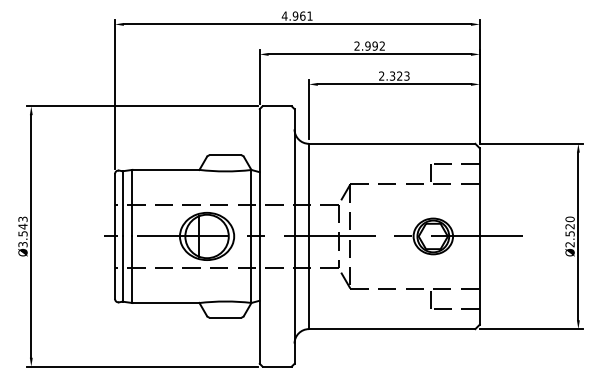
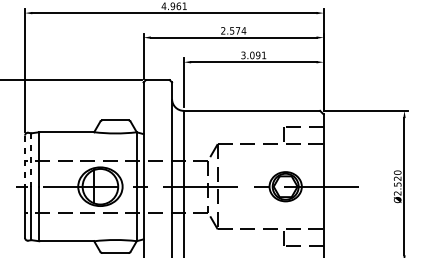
text: (375, 45) -> (238, 30), 2.992 -> 2.574
text: (394, 75) -> (253, 54), 2.323 -> 3.091
line: (122, 203) -> (31, 159), solid -> dashed
line: (115, 205) -> (25, 161), solid -> dashed

